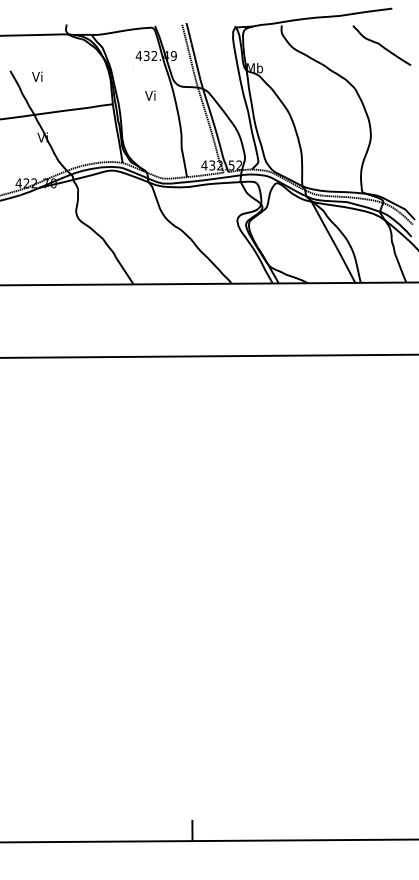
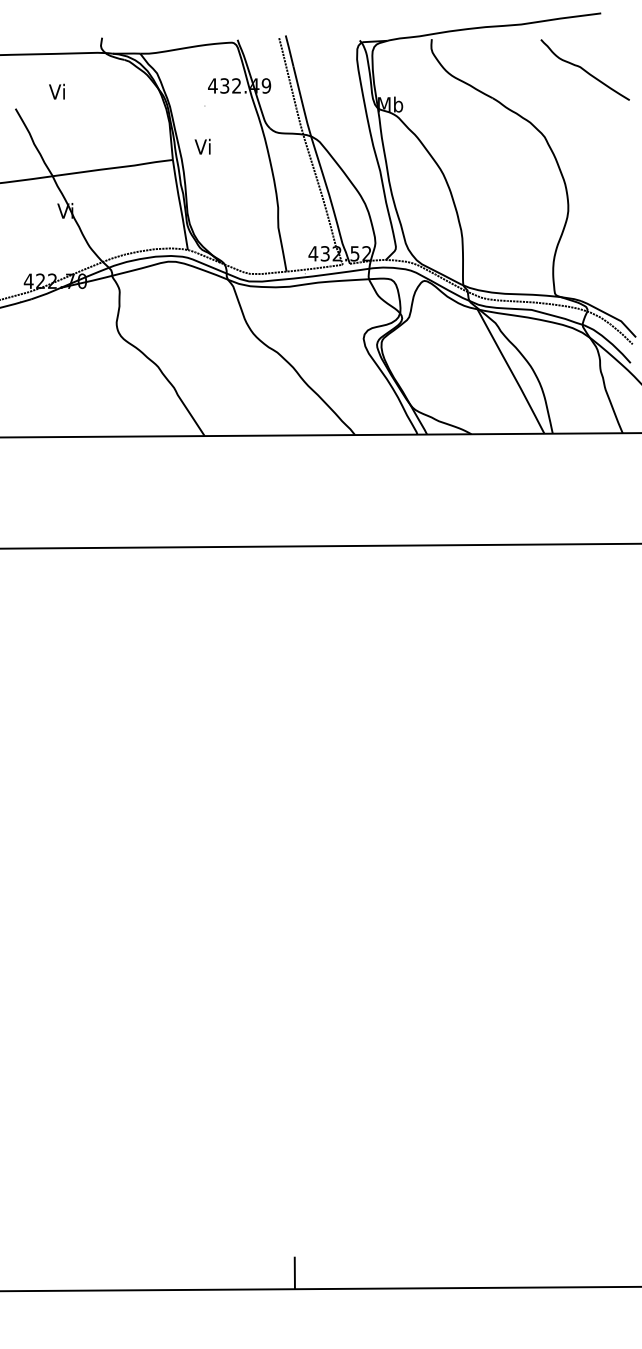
text: (37, 76) -> (57, 91), moved
text: (150, 95) -> (202, 146), moved

